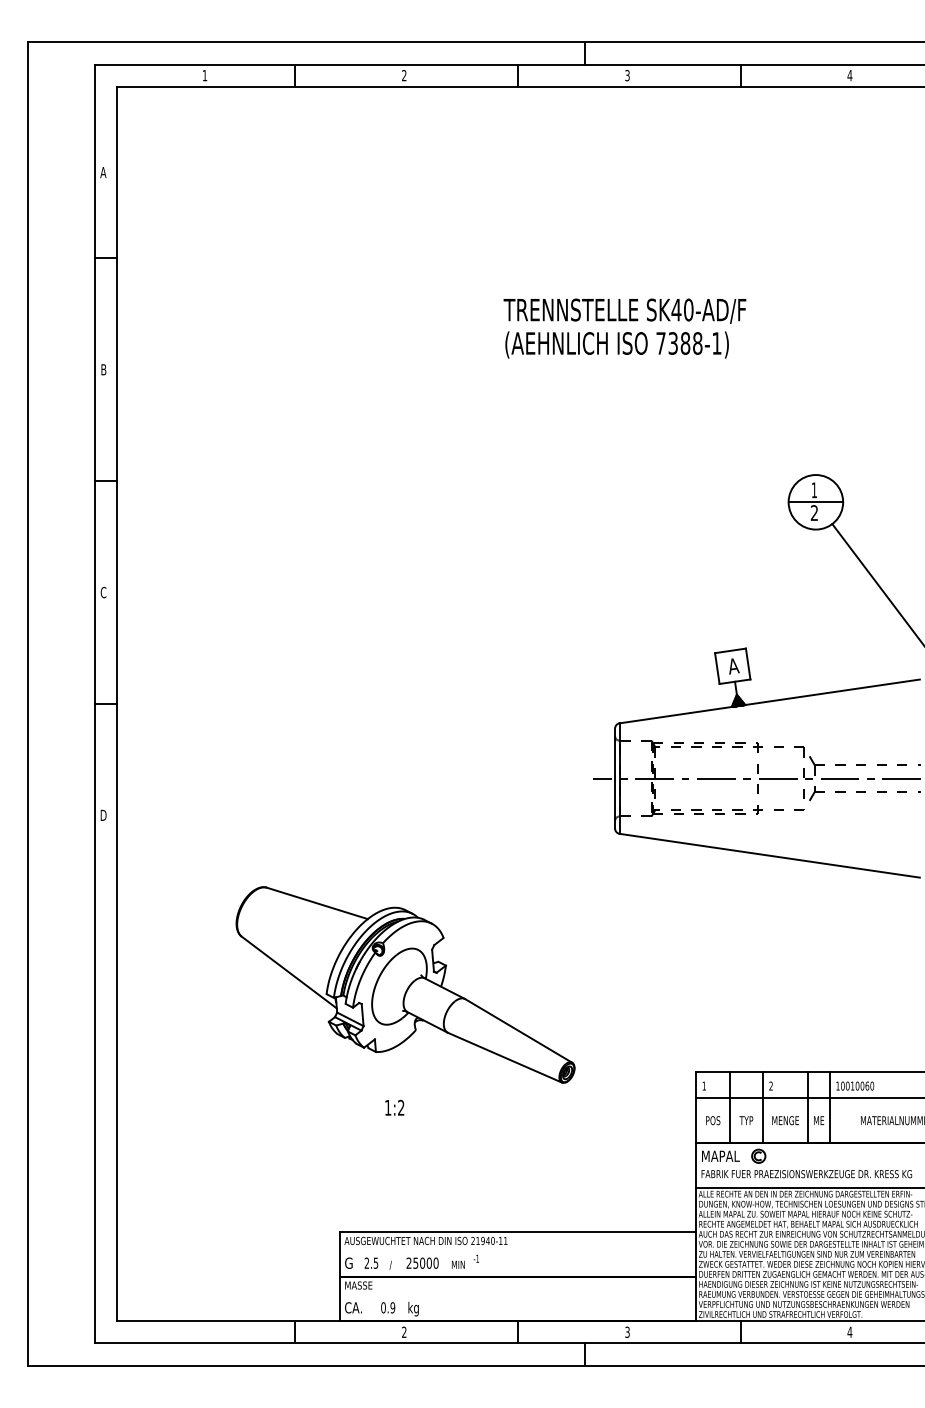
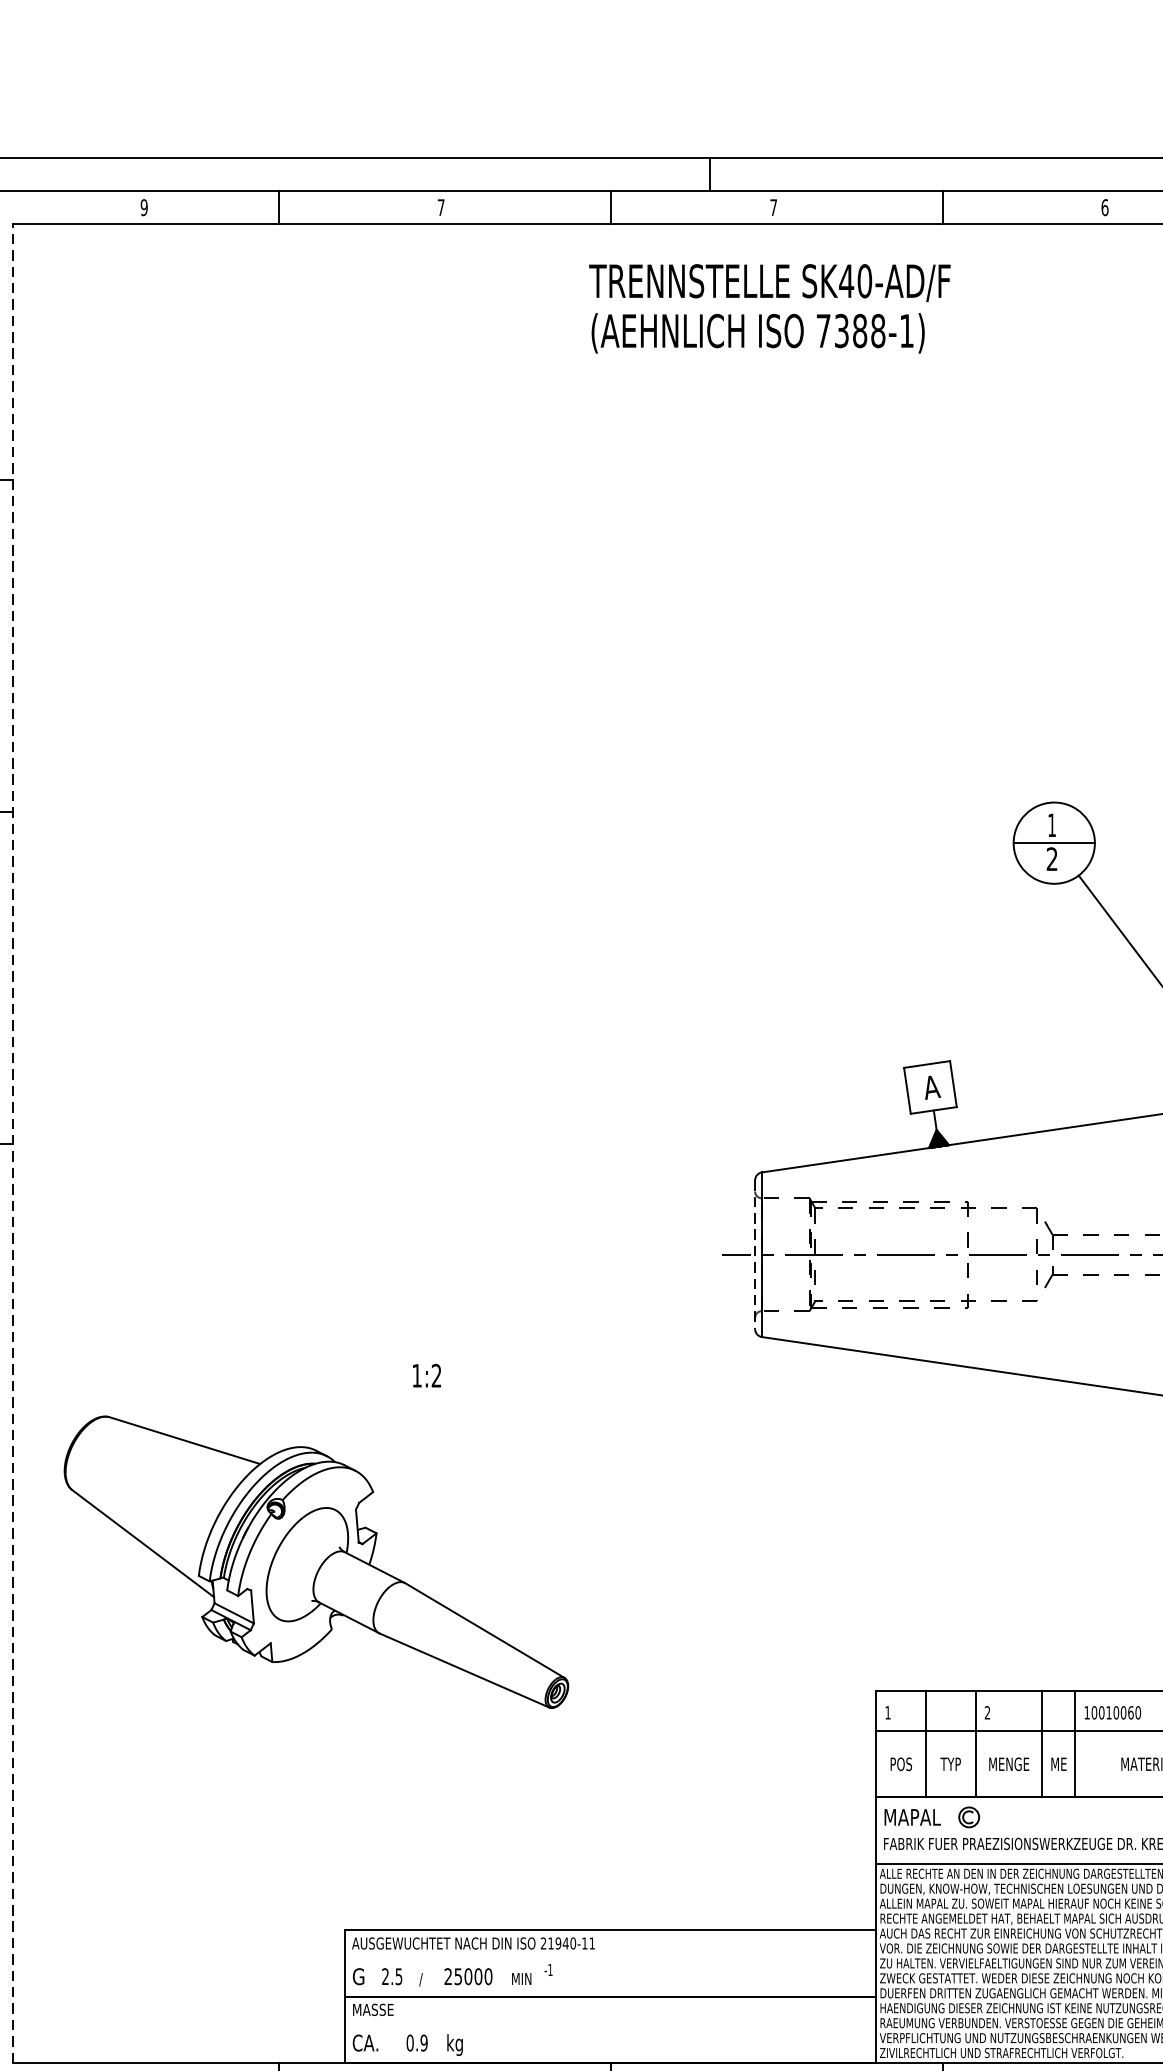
text: (204, 75) -> (143, 207), 1 -> 9
text: (404, 75) -> (441, 207), 2 -> 7
text: (627, 75) -> (773, 207), 3 -> 7
text: (849, 75) -> (1104, 207), 4 -> 6
text: (624, 328) -> (769, 308), moved
line: (117, 703) -> (13, 1142), solid -> dashed
line: (615, 778) -> (755, 1254), solid -> dashed
part: (405, 984) -> (316, 1561), moved
text: (394, 1107) -> (426, 1375), moved

